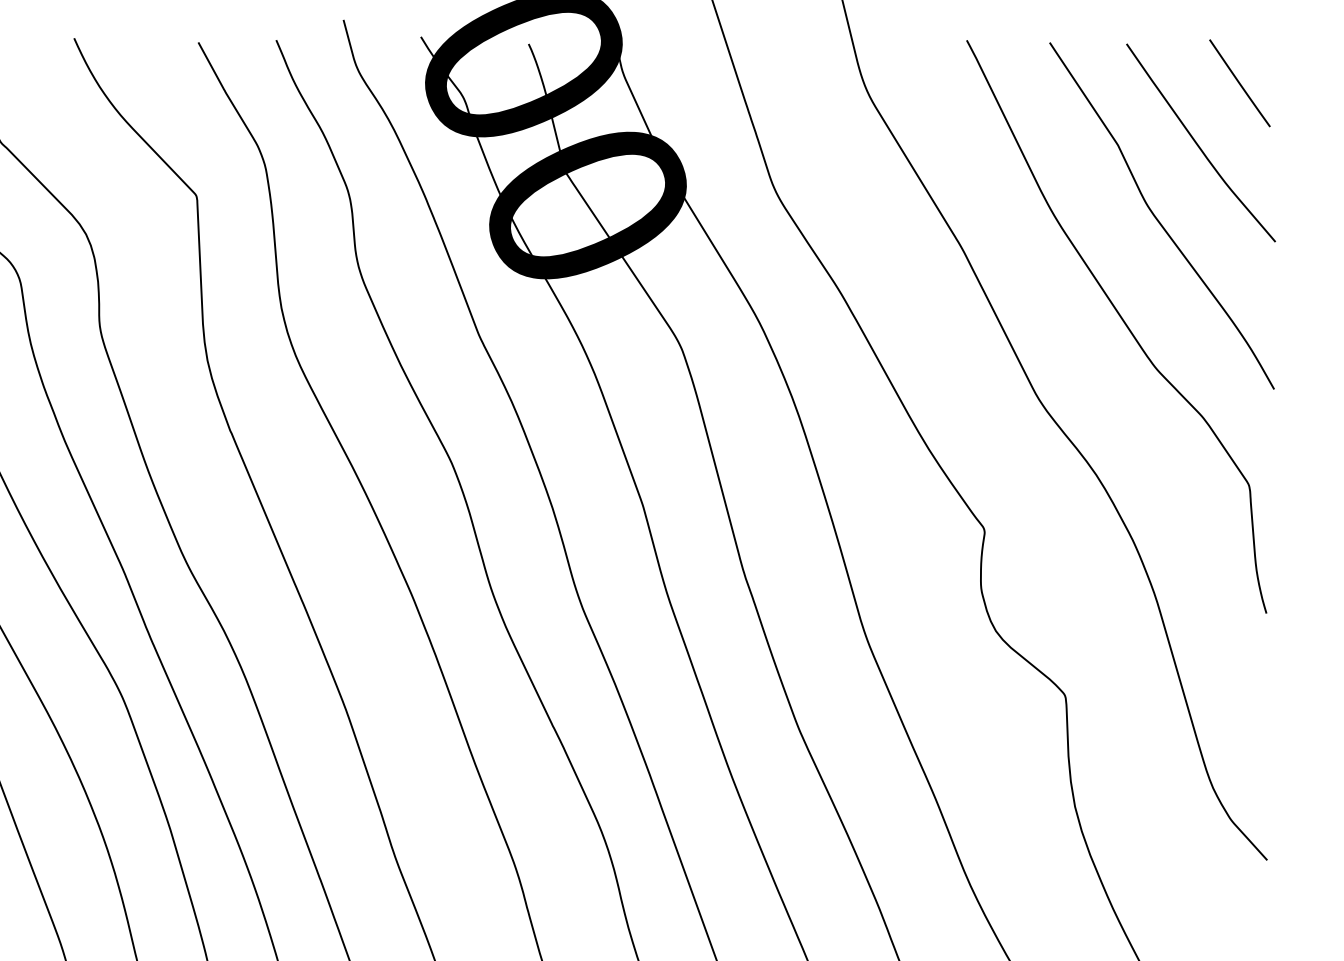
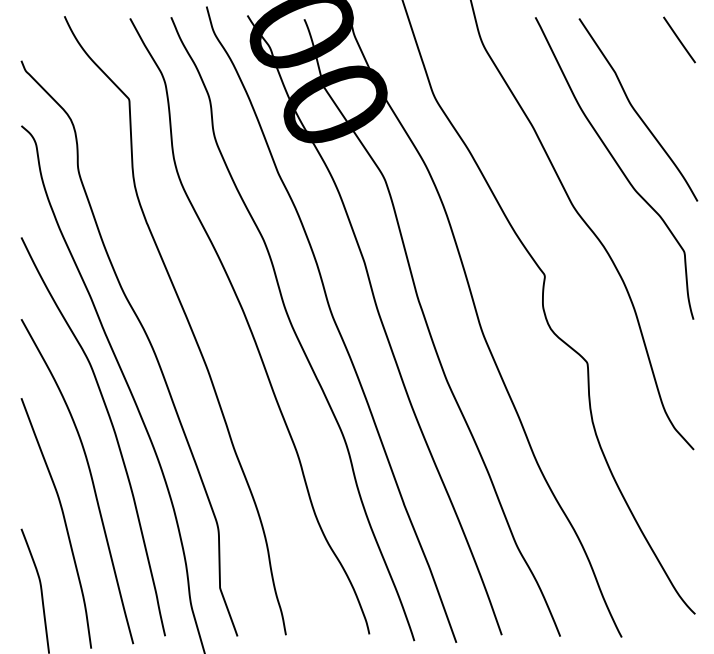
curve: (1198, 143) -> (657, 71), removed

